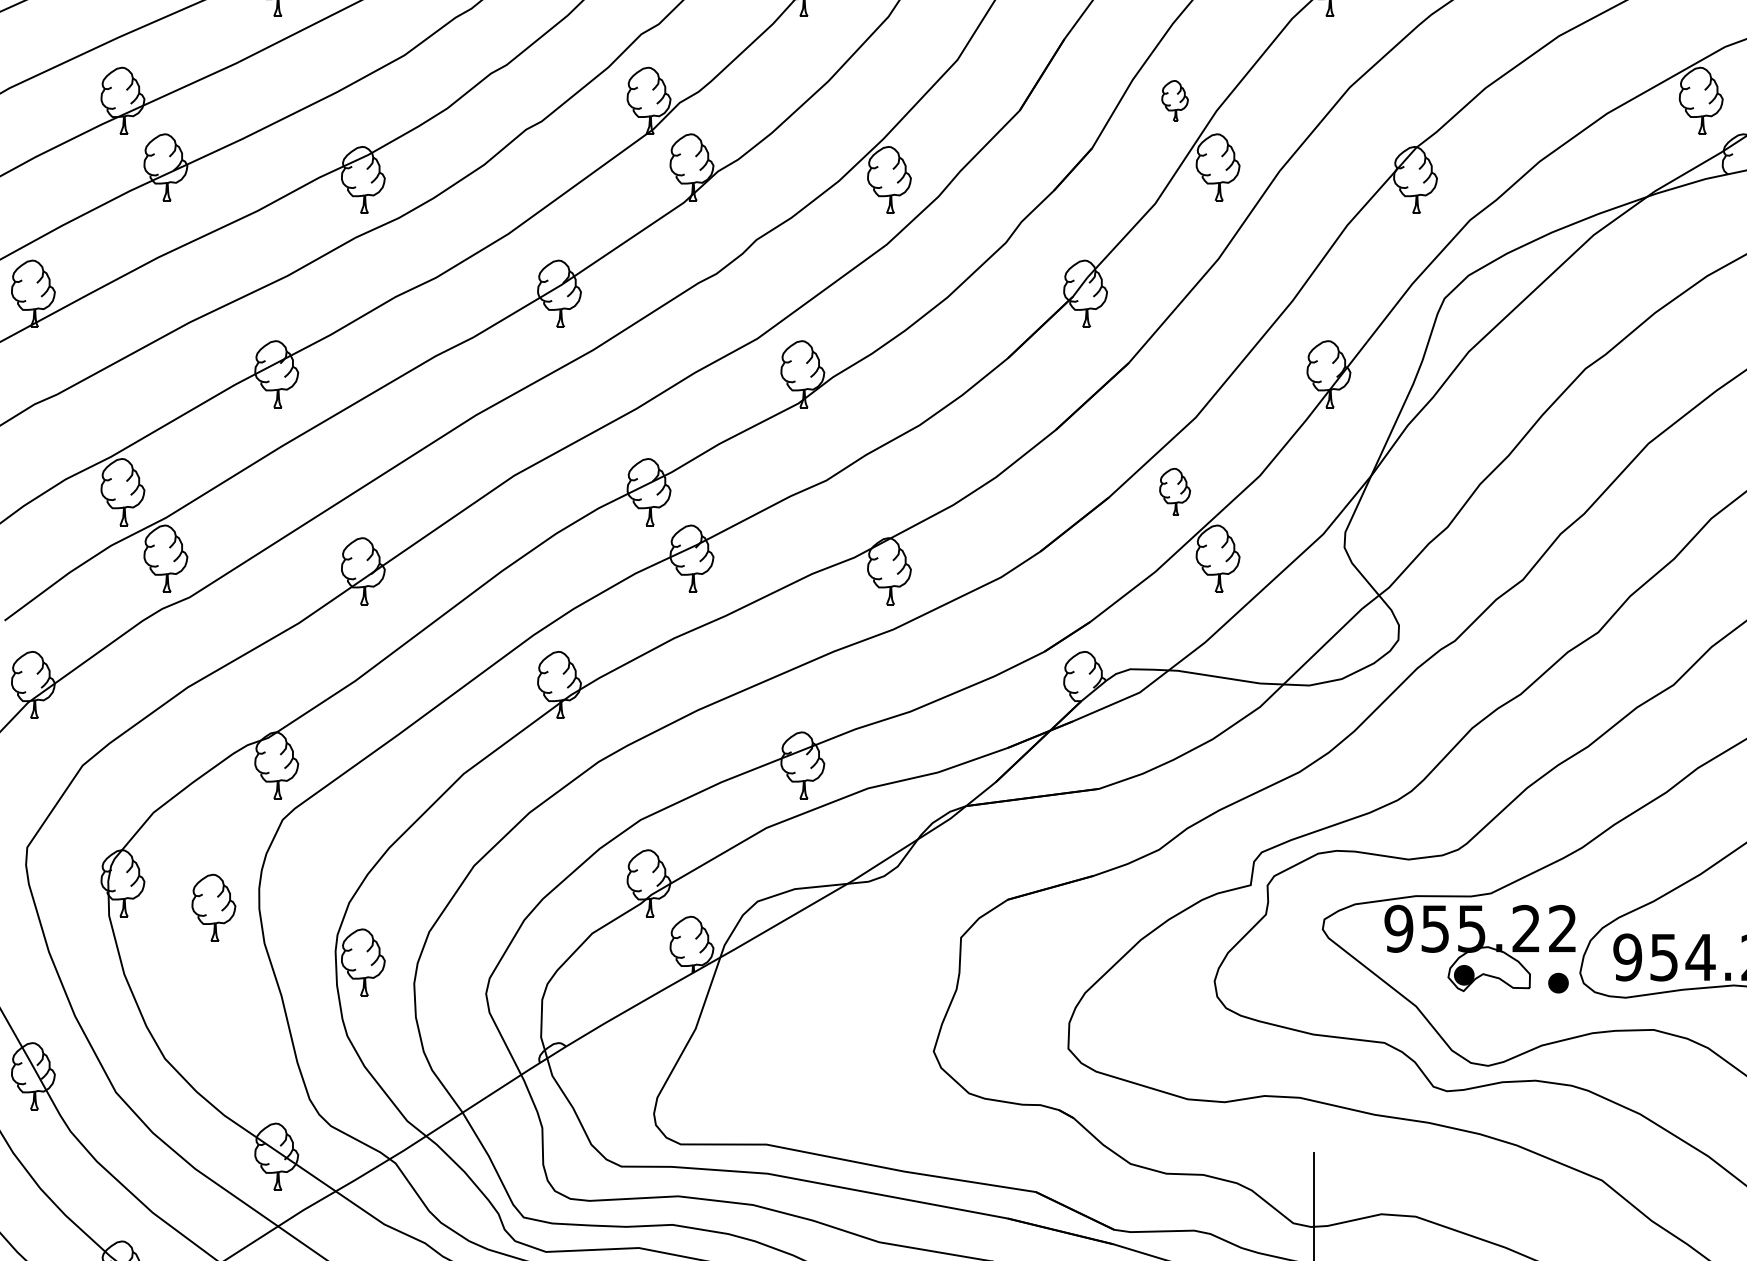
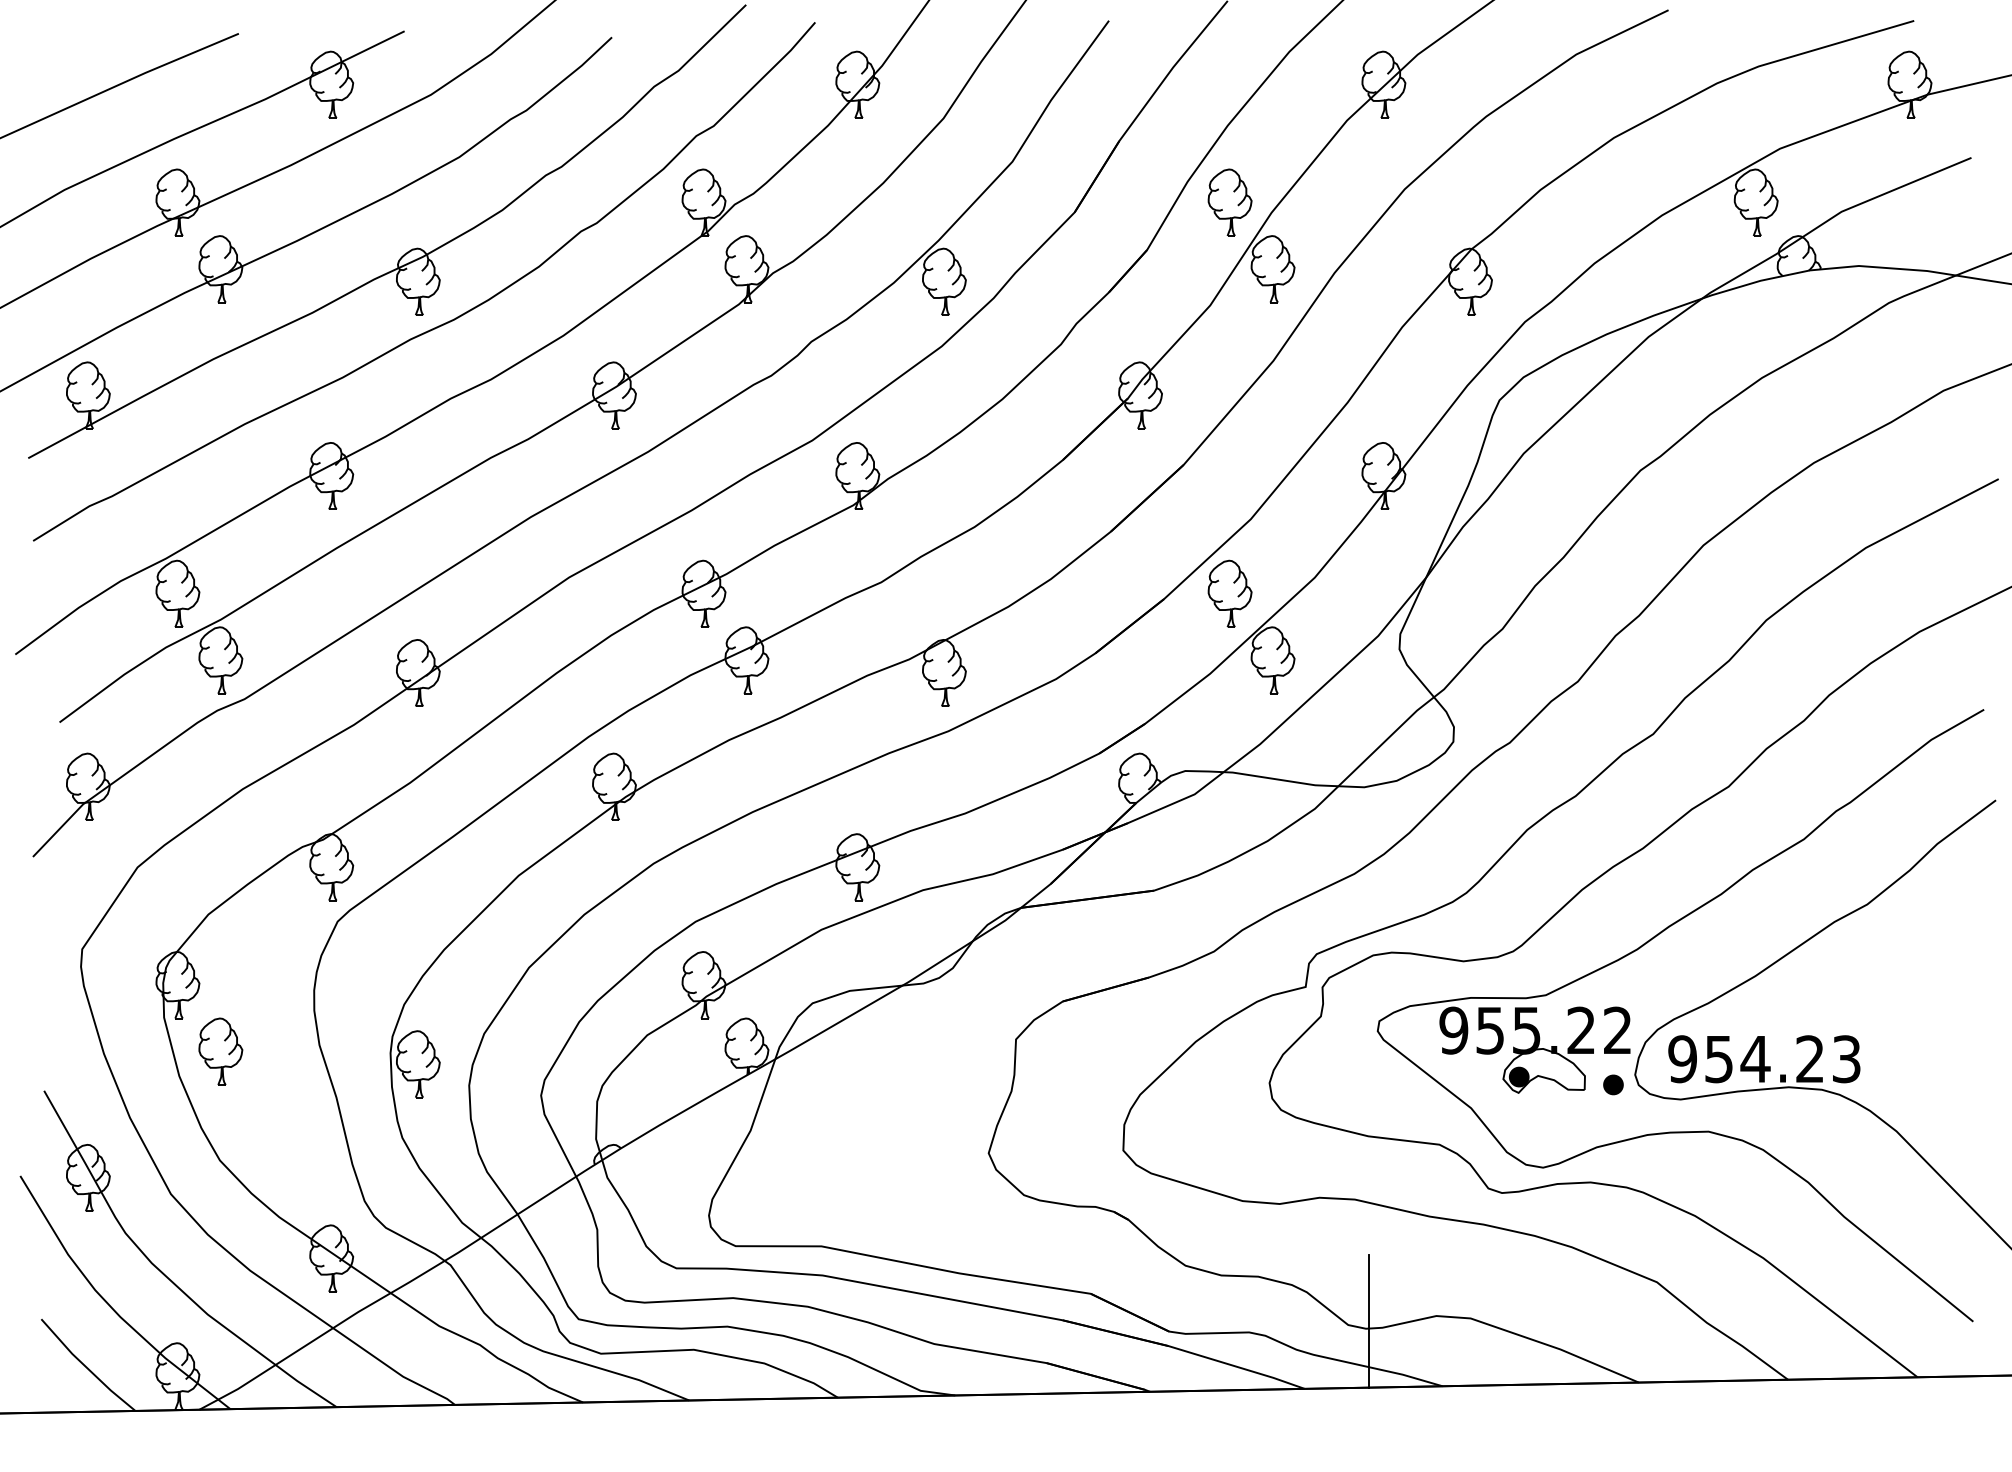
part: (1174, 100) -> (1229, 202), size x1.67
part: (1174, 491) -> (1229, 593), size x1.43
part: (213, 907) -> (220, 1051), moved

